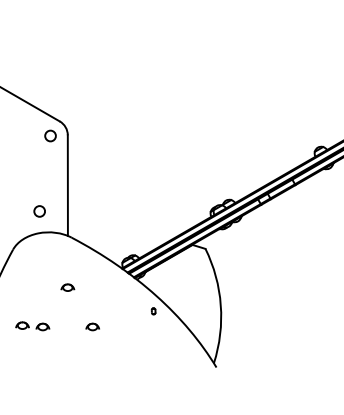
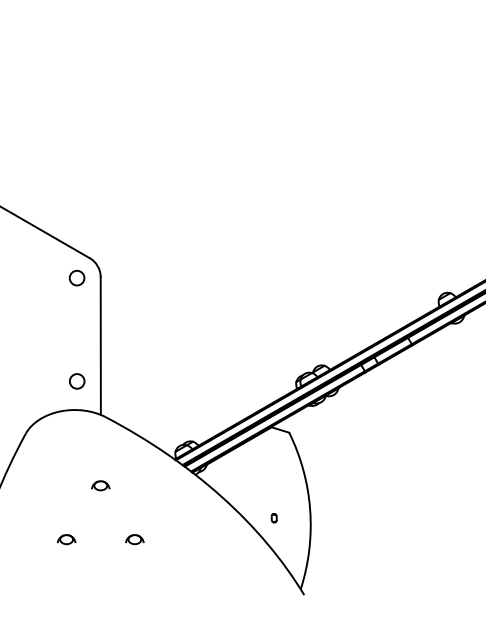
circle: (39, 211) -> (77, 381), moved
part: (153, 311) -> (273, 518), moved
part: (22, 325) -> (38, 537), removed

